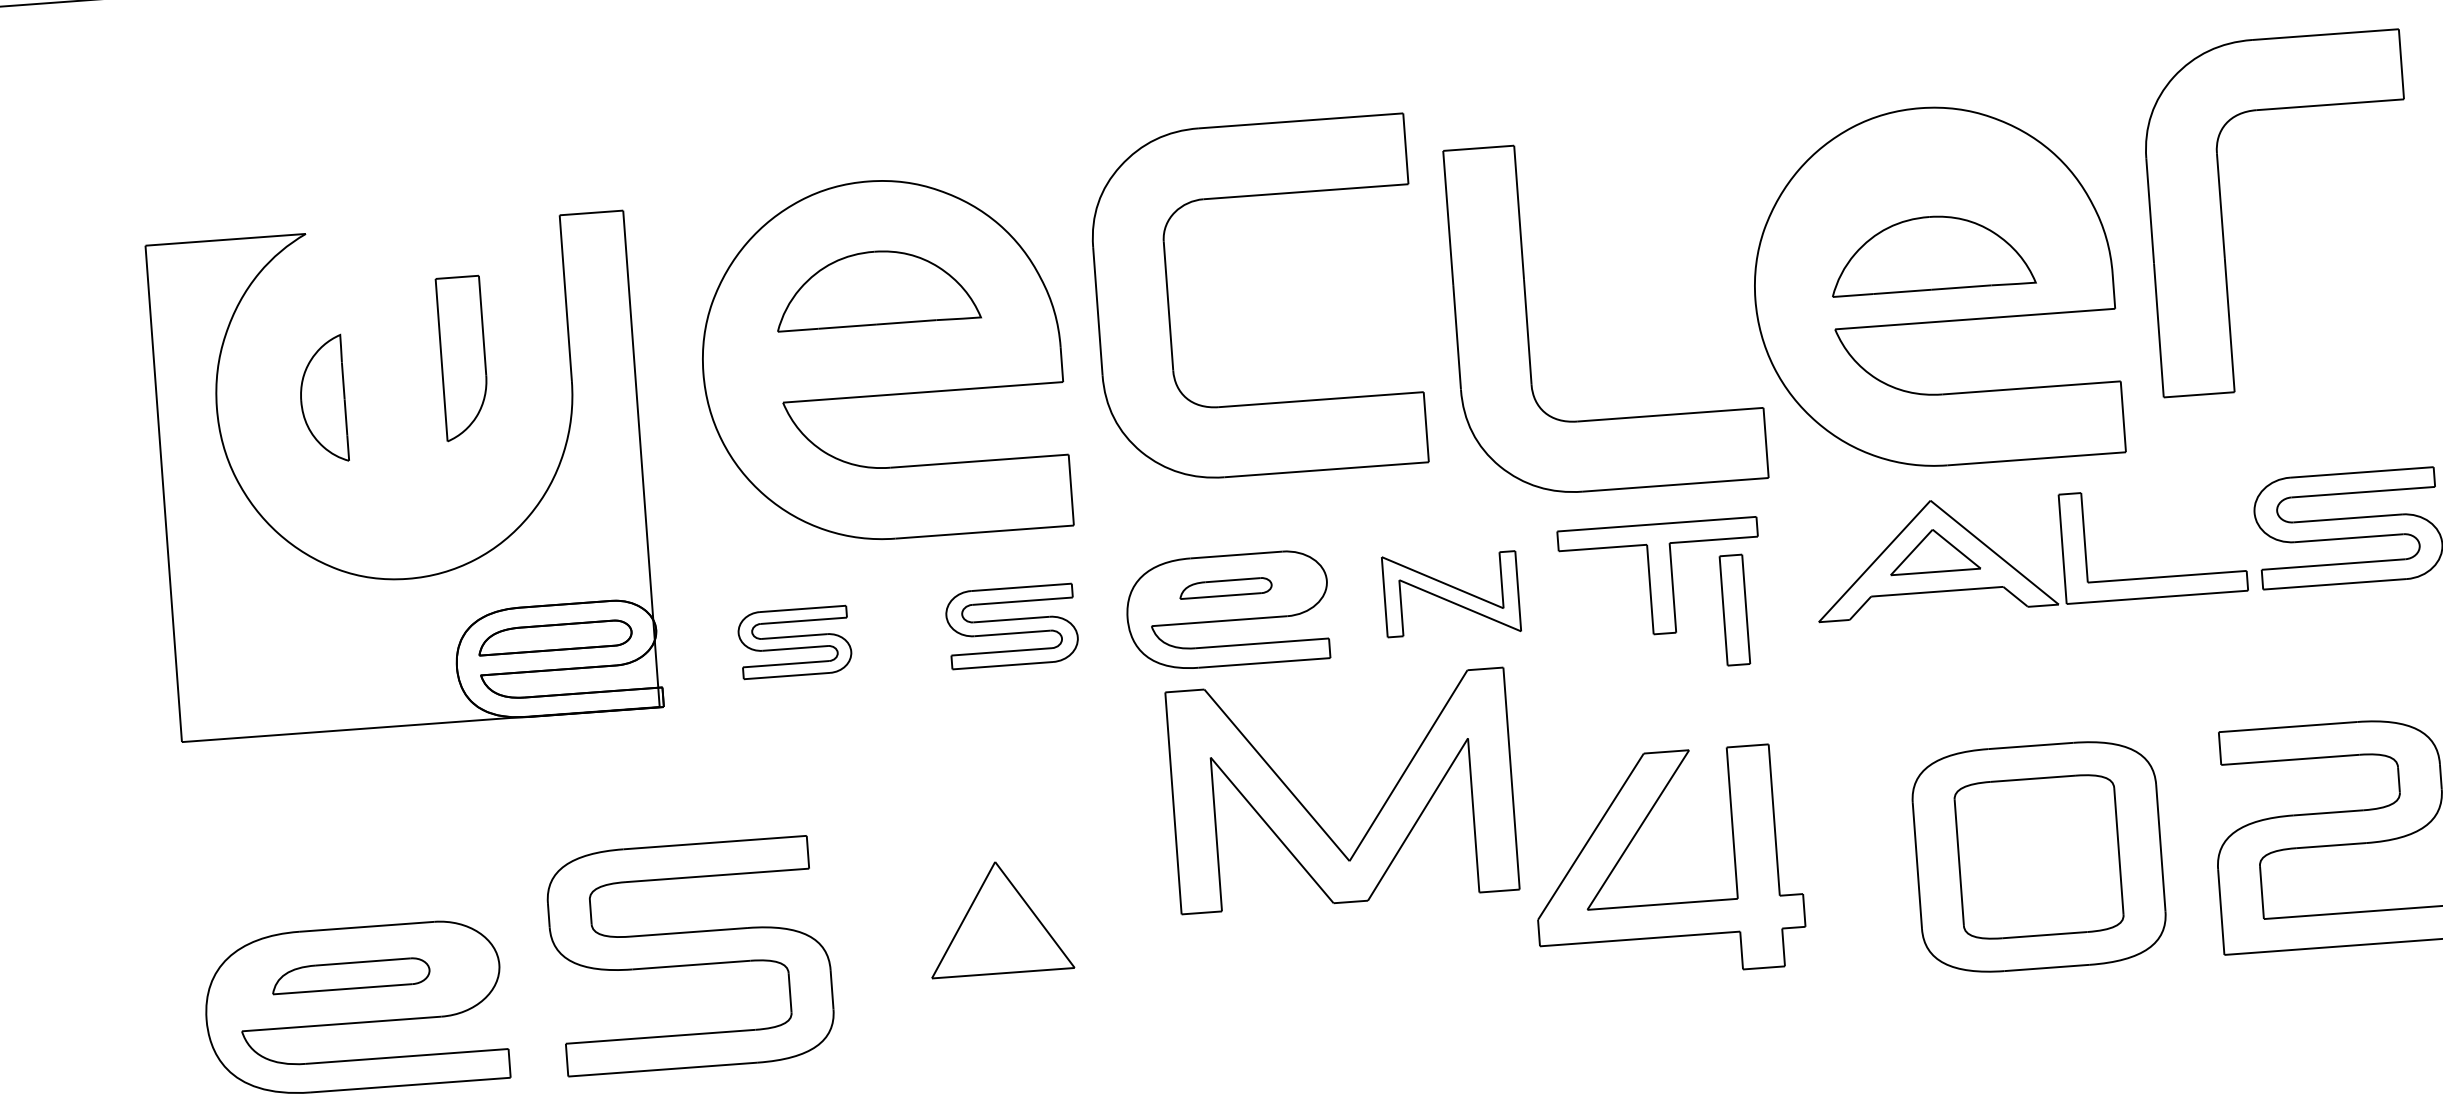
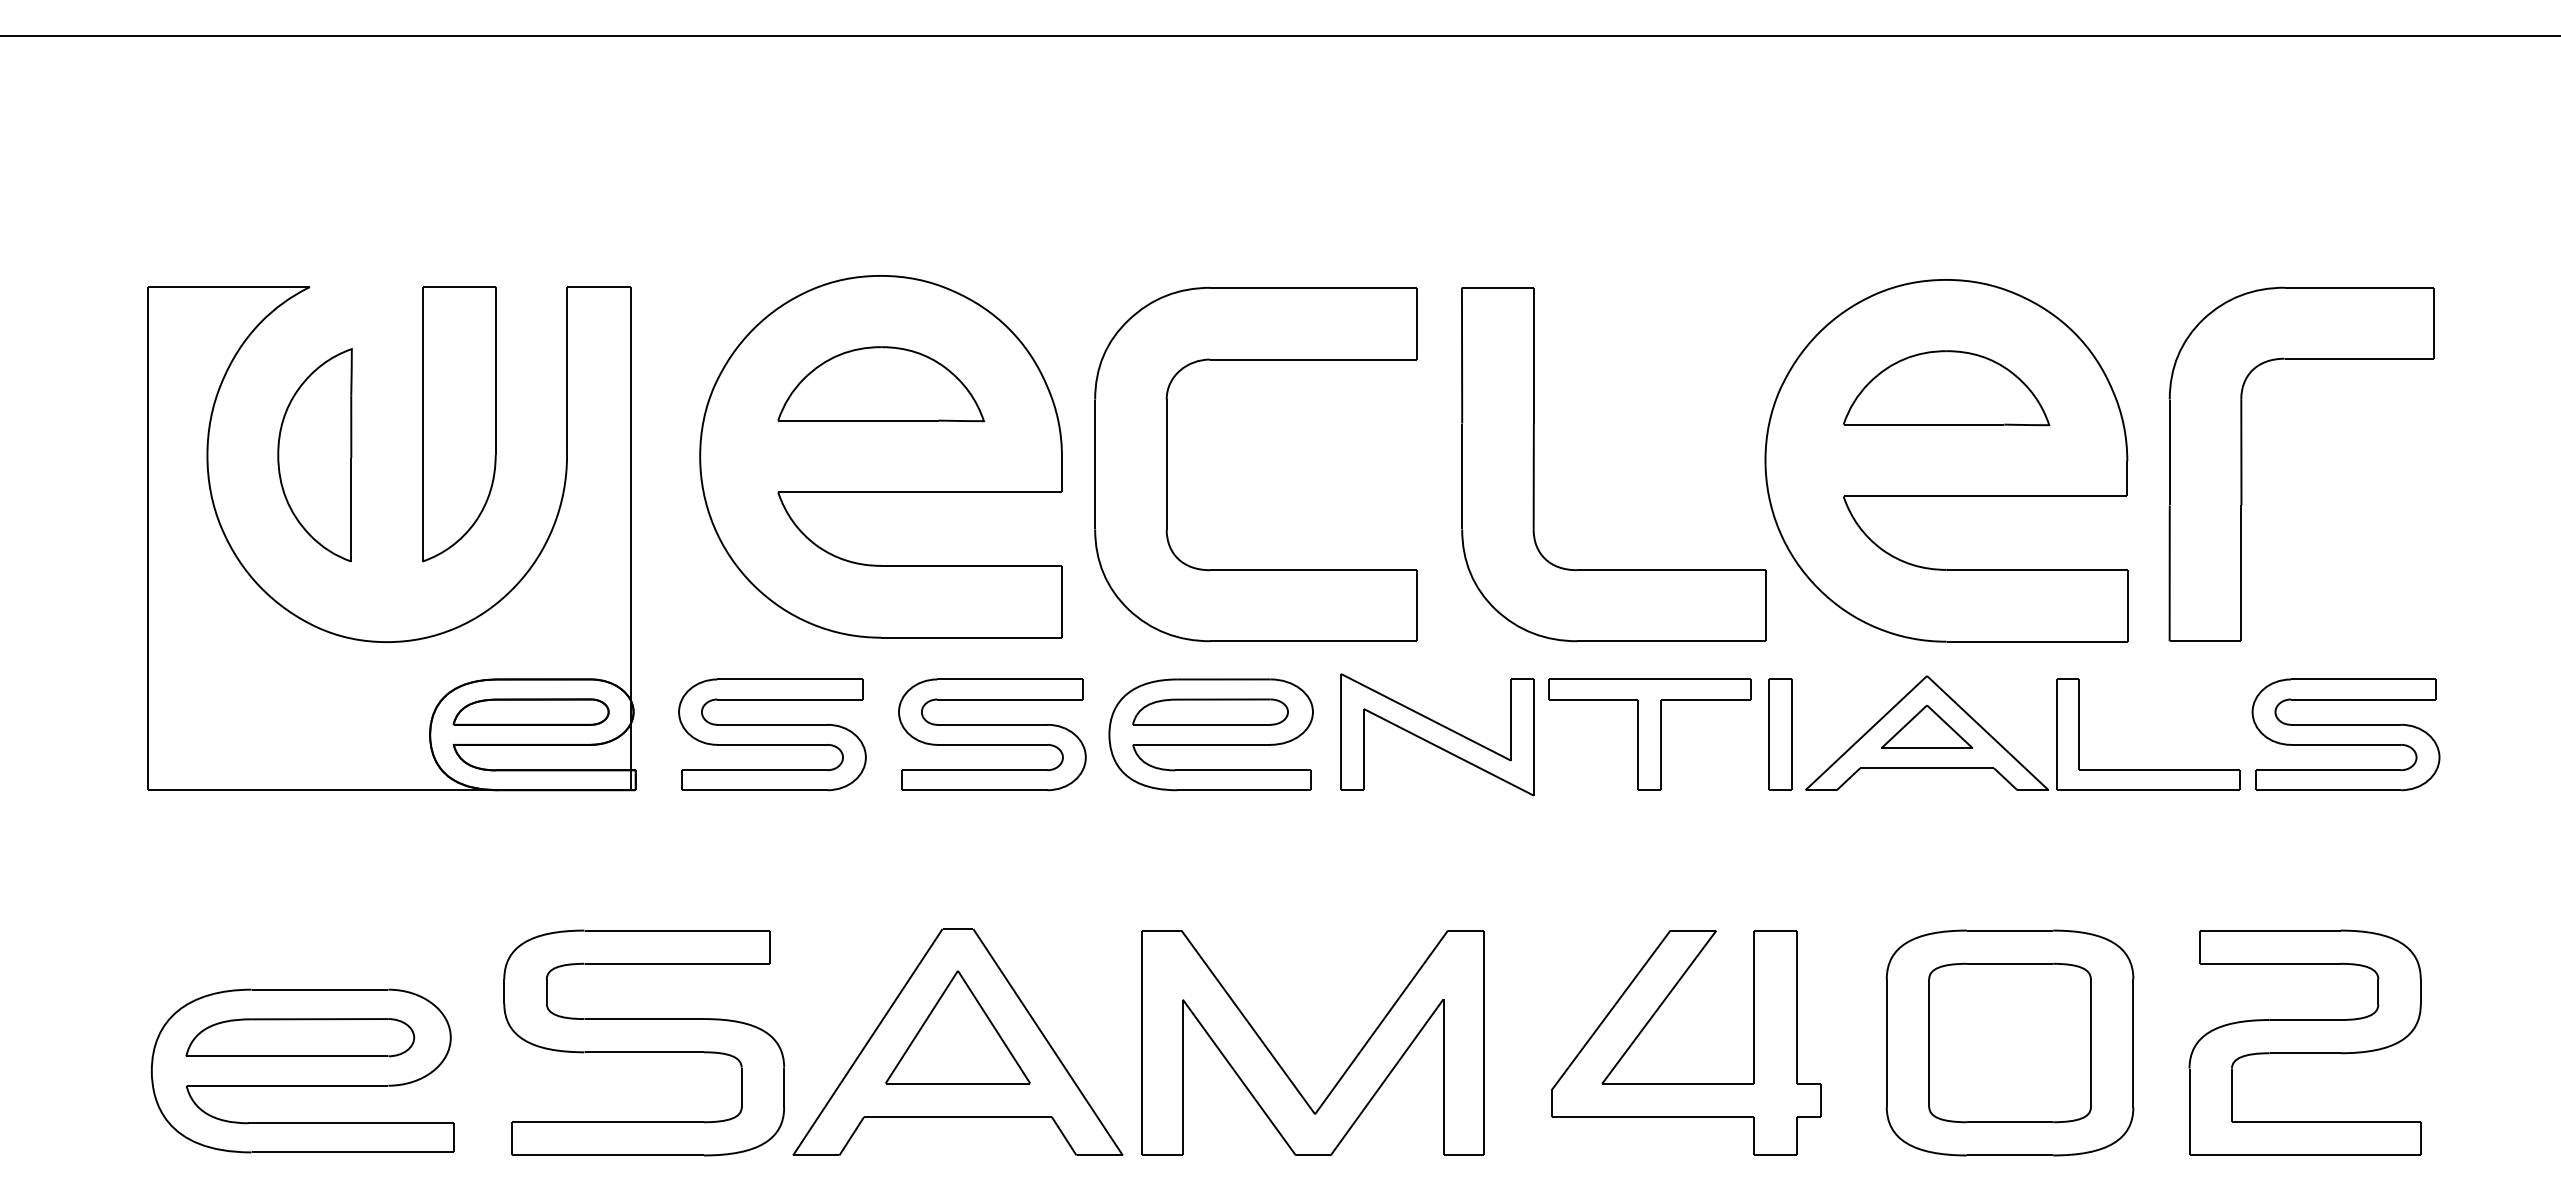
part: (2222, 216) -> (2242, 463), moved
part: (1931, 253) -> (1946, 388), moved
part: (1169, 305) -> (1167, 464), moved
part: (463, 358) -> (459, 424), size x1.67
part: (322, 398) -> (314, 454), size x1.67
part: (1225, 587) -> (1210, 711), size x1.67
part: (1451, 593) -> (1437, 734), size x1.43
part: (1734, 609) -> (1780, 734), moved
part: (1012, 626) -> (992, 734), size x1.43
part: (794, 642) -> (772, 734), size x1.67
part: (1311, 814) -> (1280, 1064), moved
part: (1670, 903) -> (1686, 1083), moved
part: (999, 931) -> (957, 1041), added
part: (350, 975) -> (300, 1037), size x1.43

